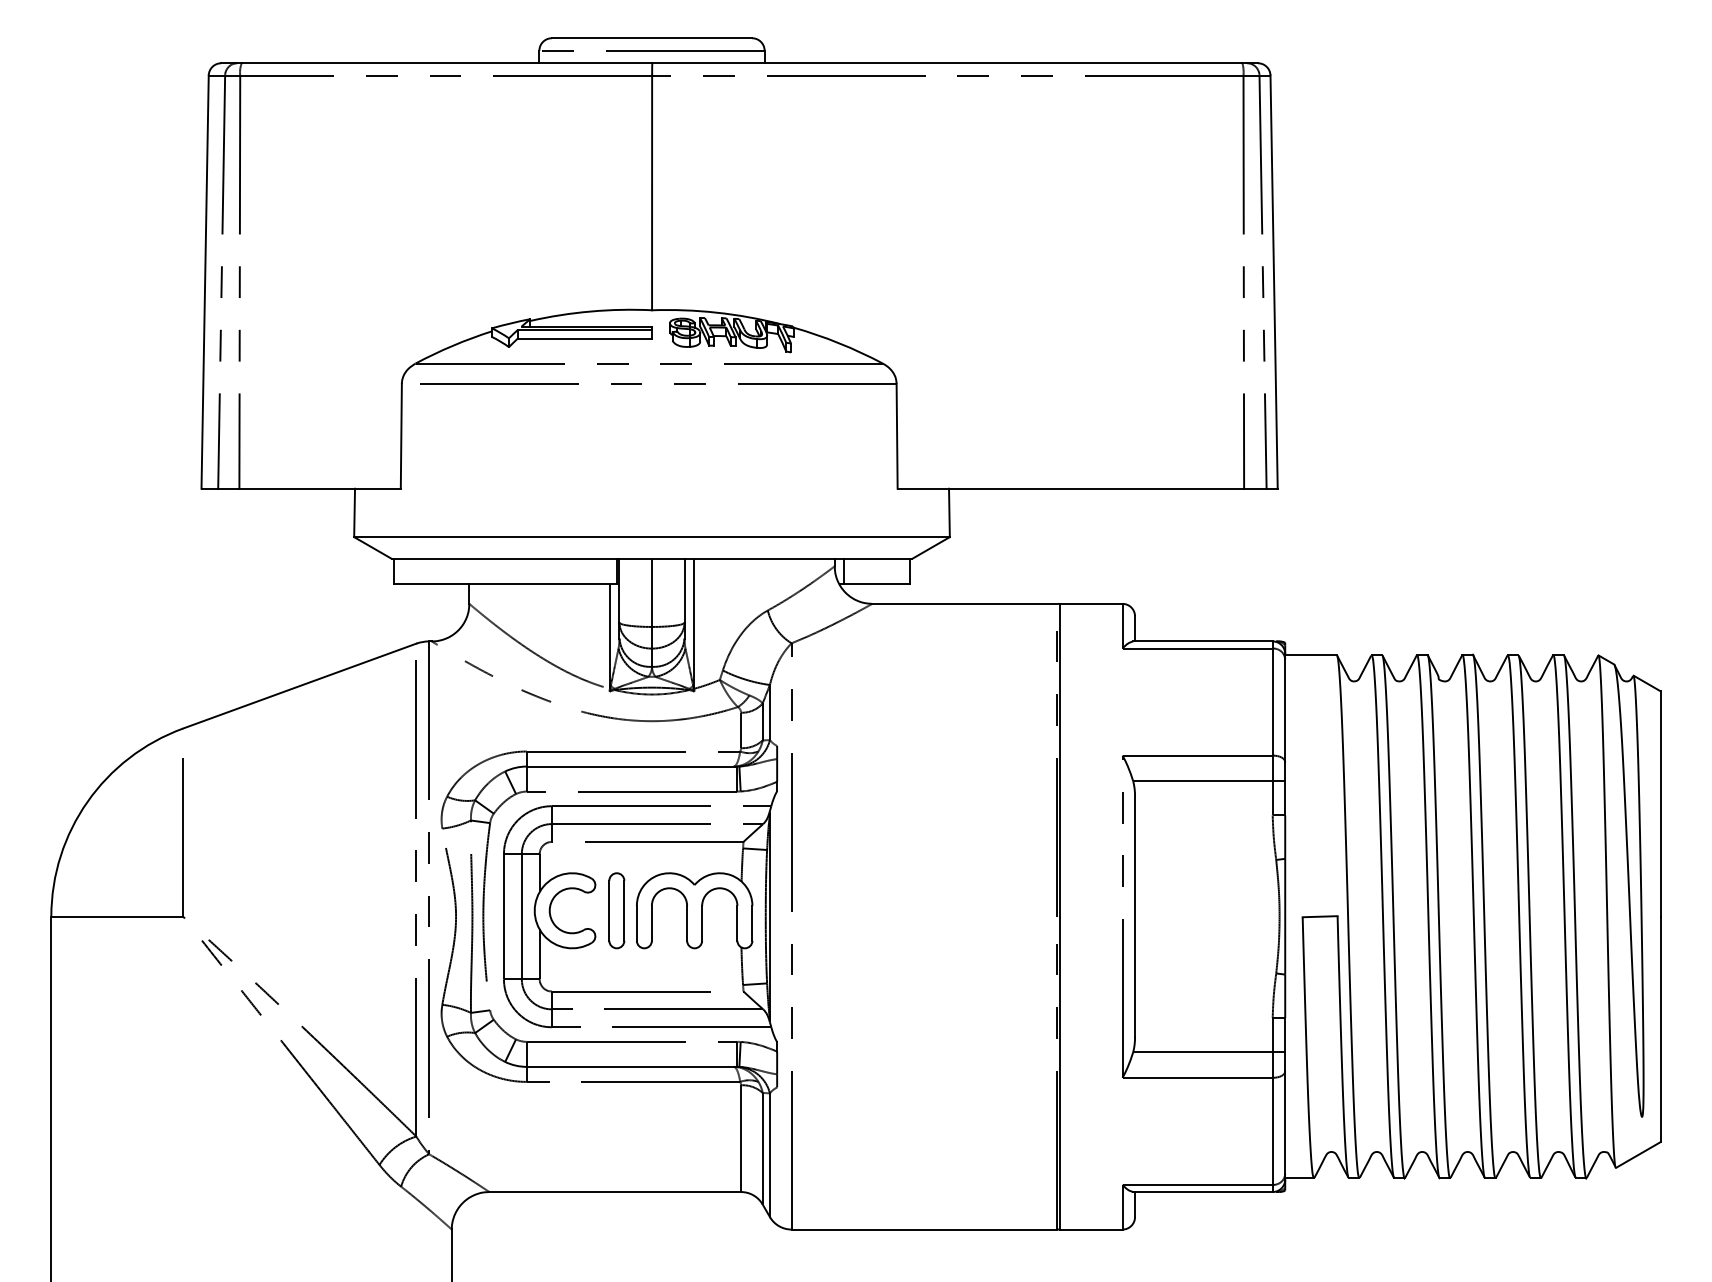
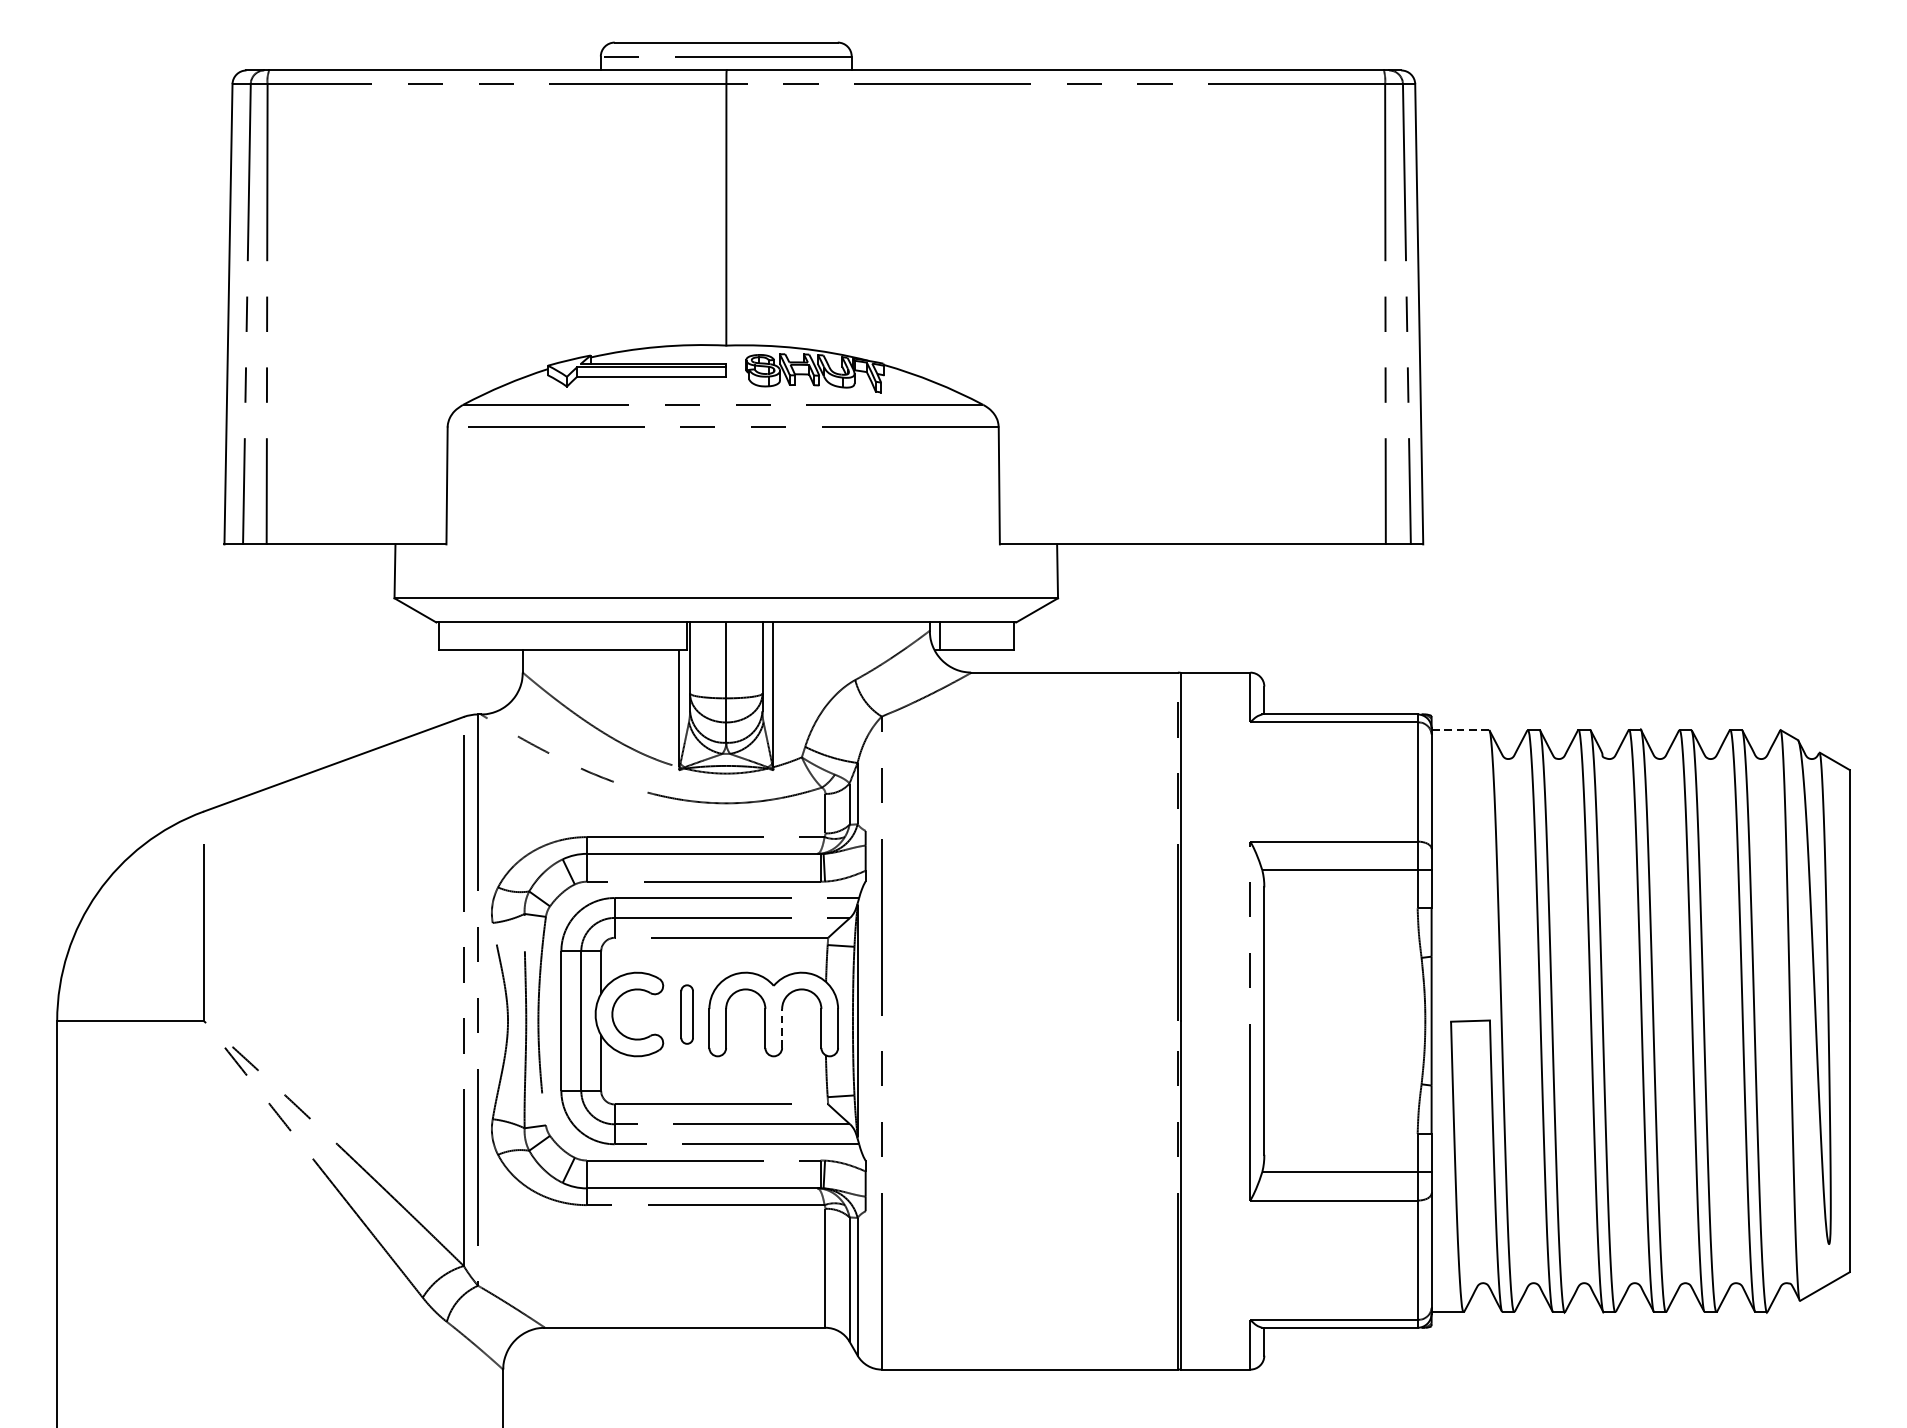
line: (1310, 655) -> (1459, 730), solid -> dashed
part: (616, 910) -> (686, 1014), size x0.7
line: (702, 922) -> (782, 1027), solid -> dashed

